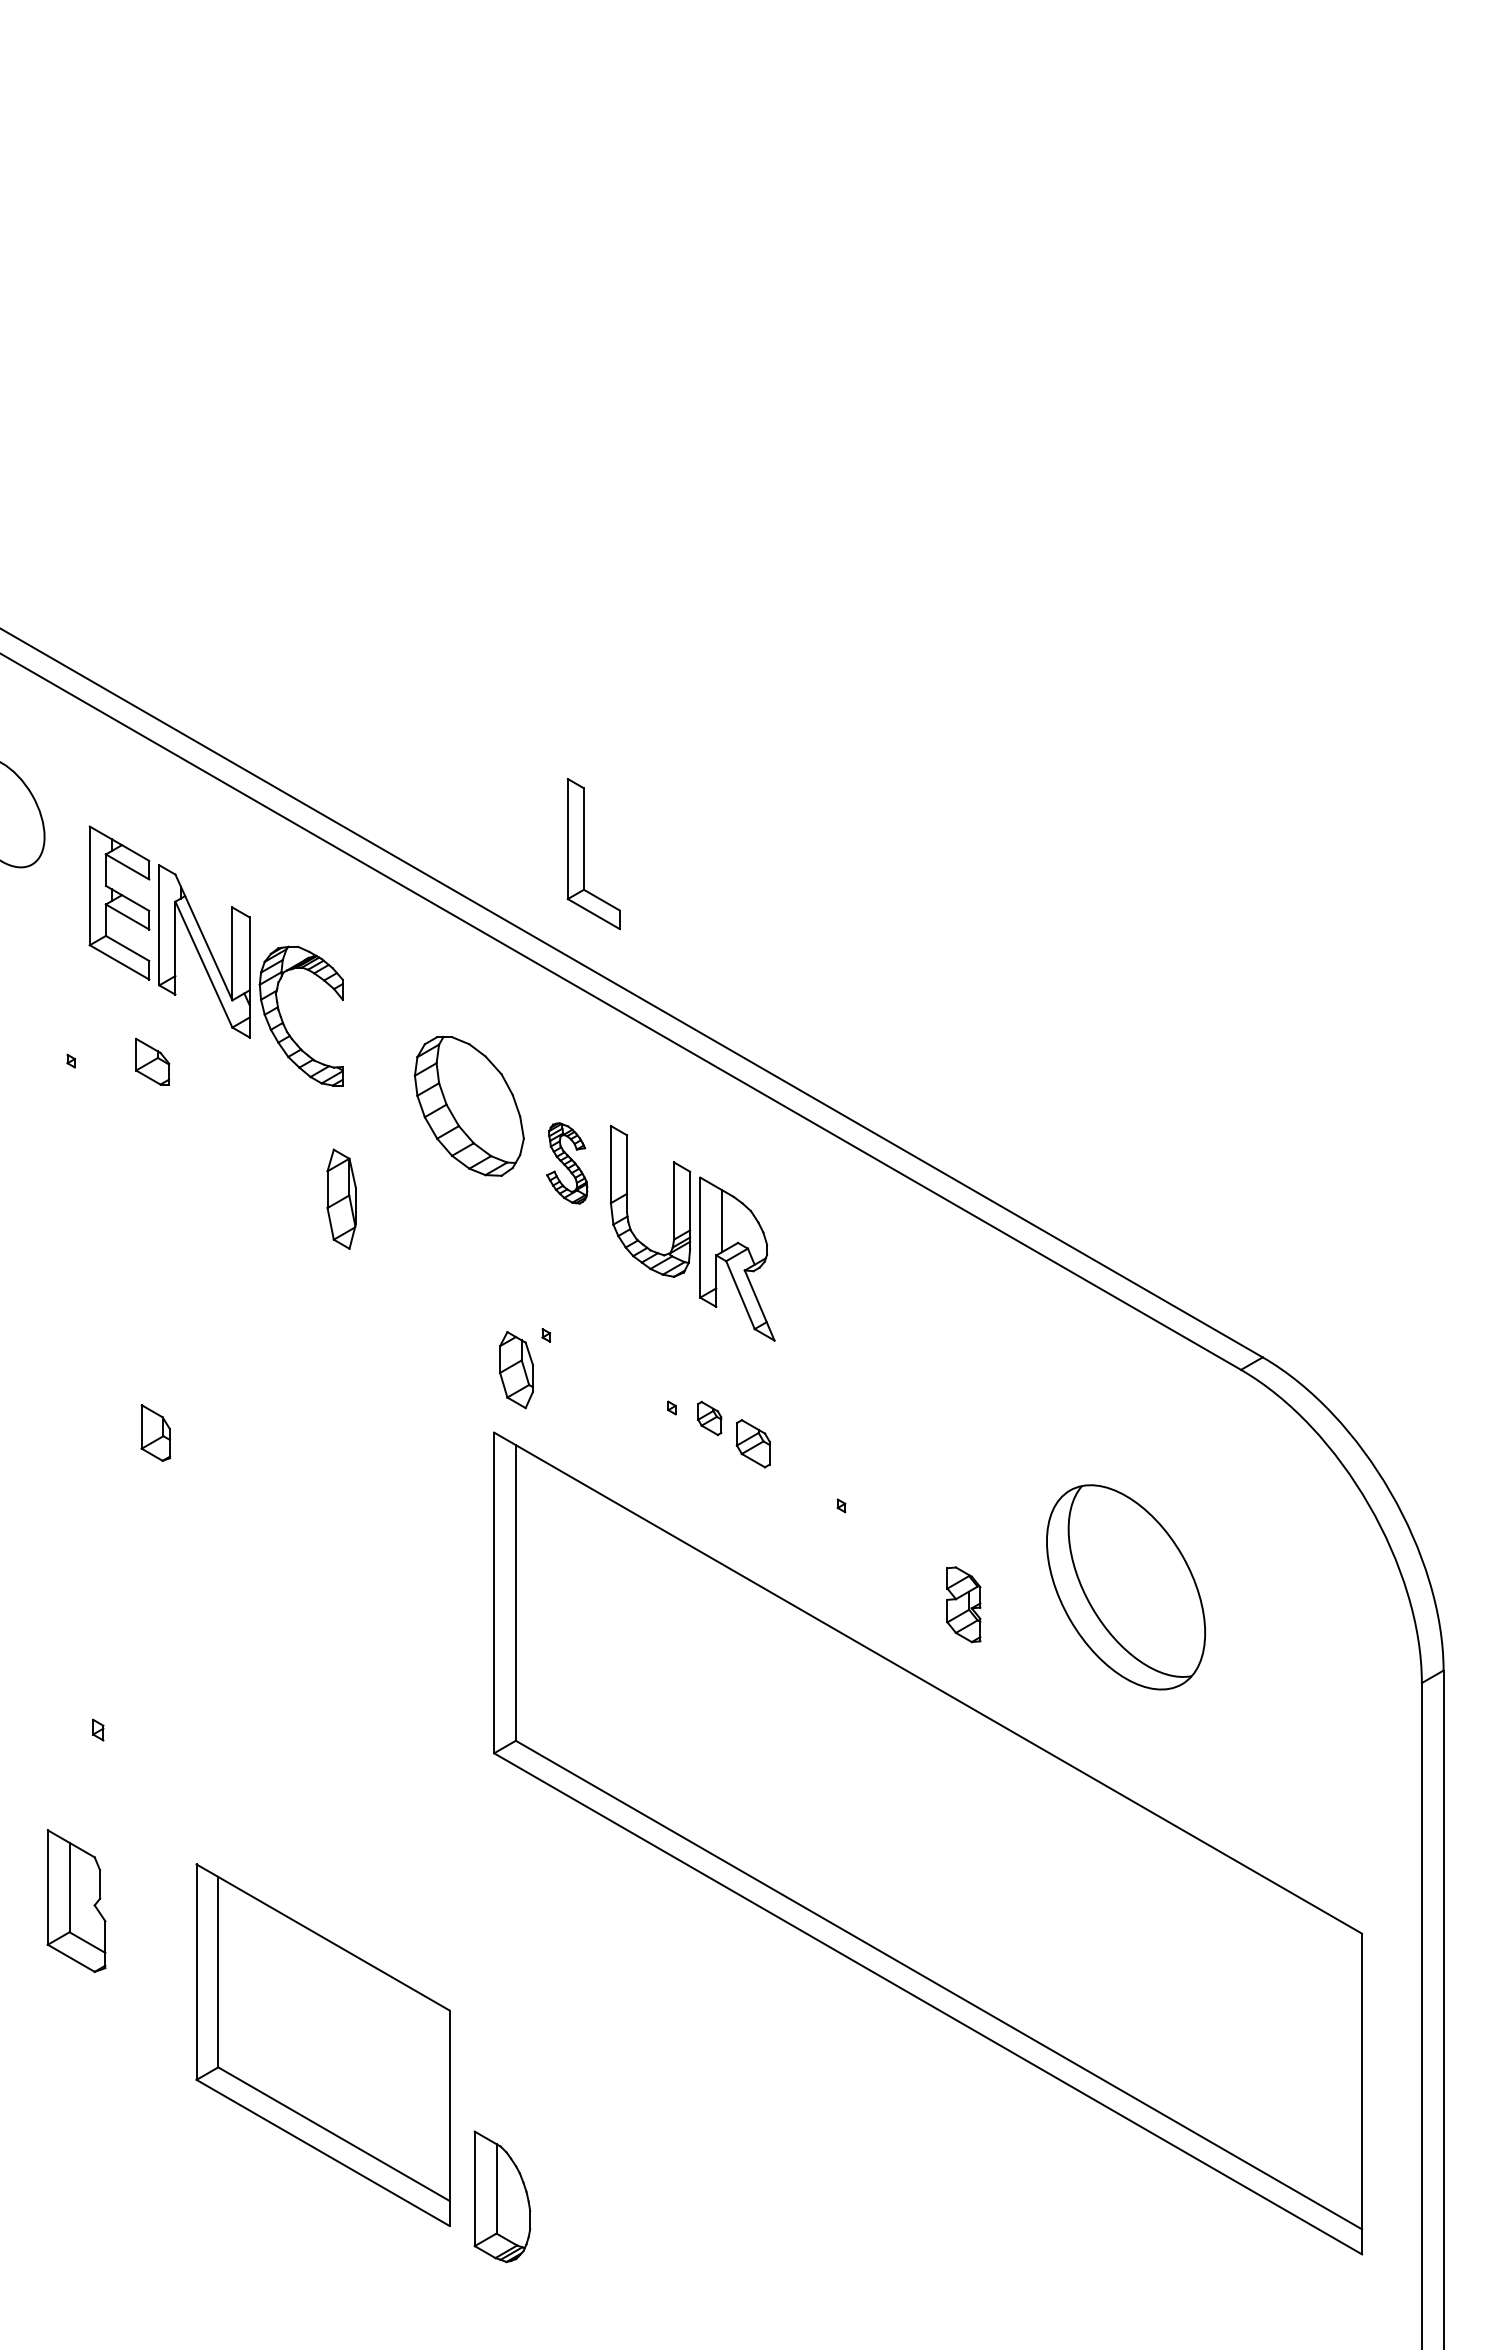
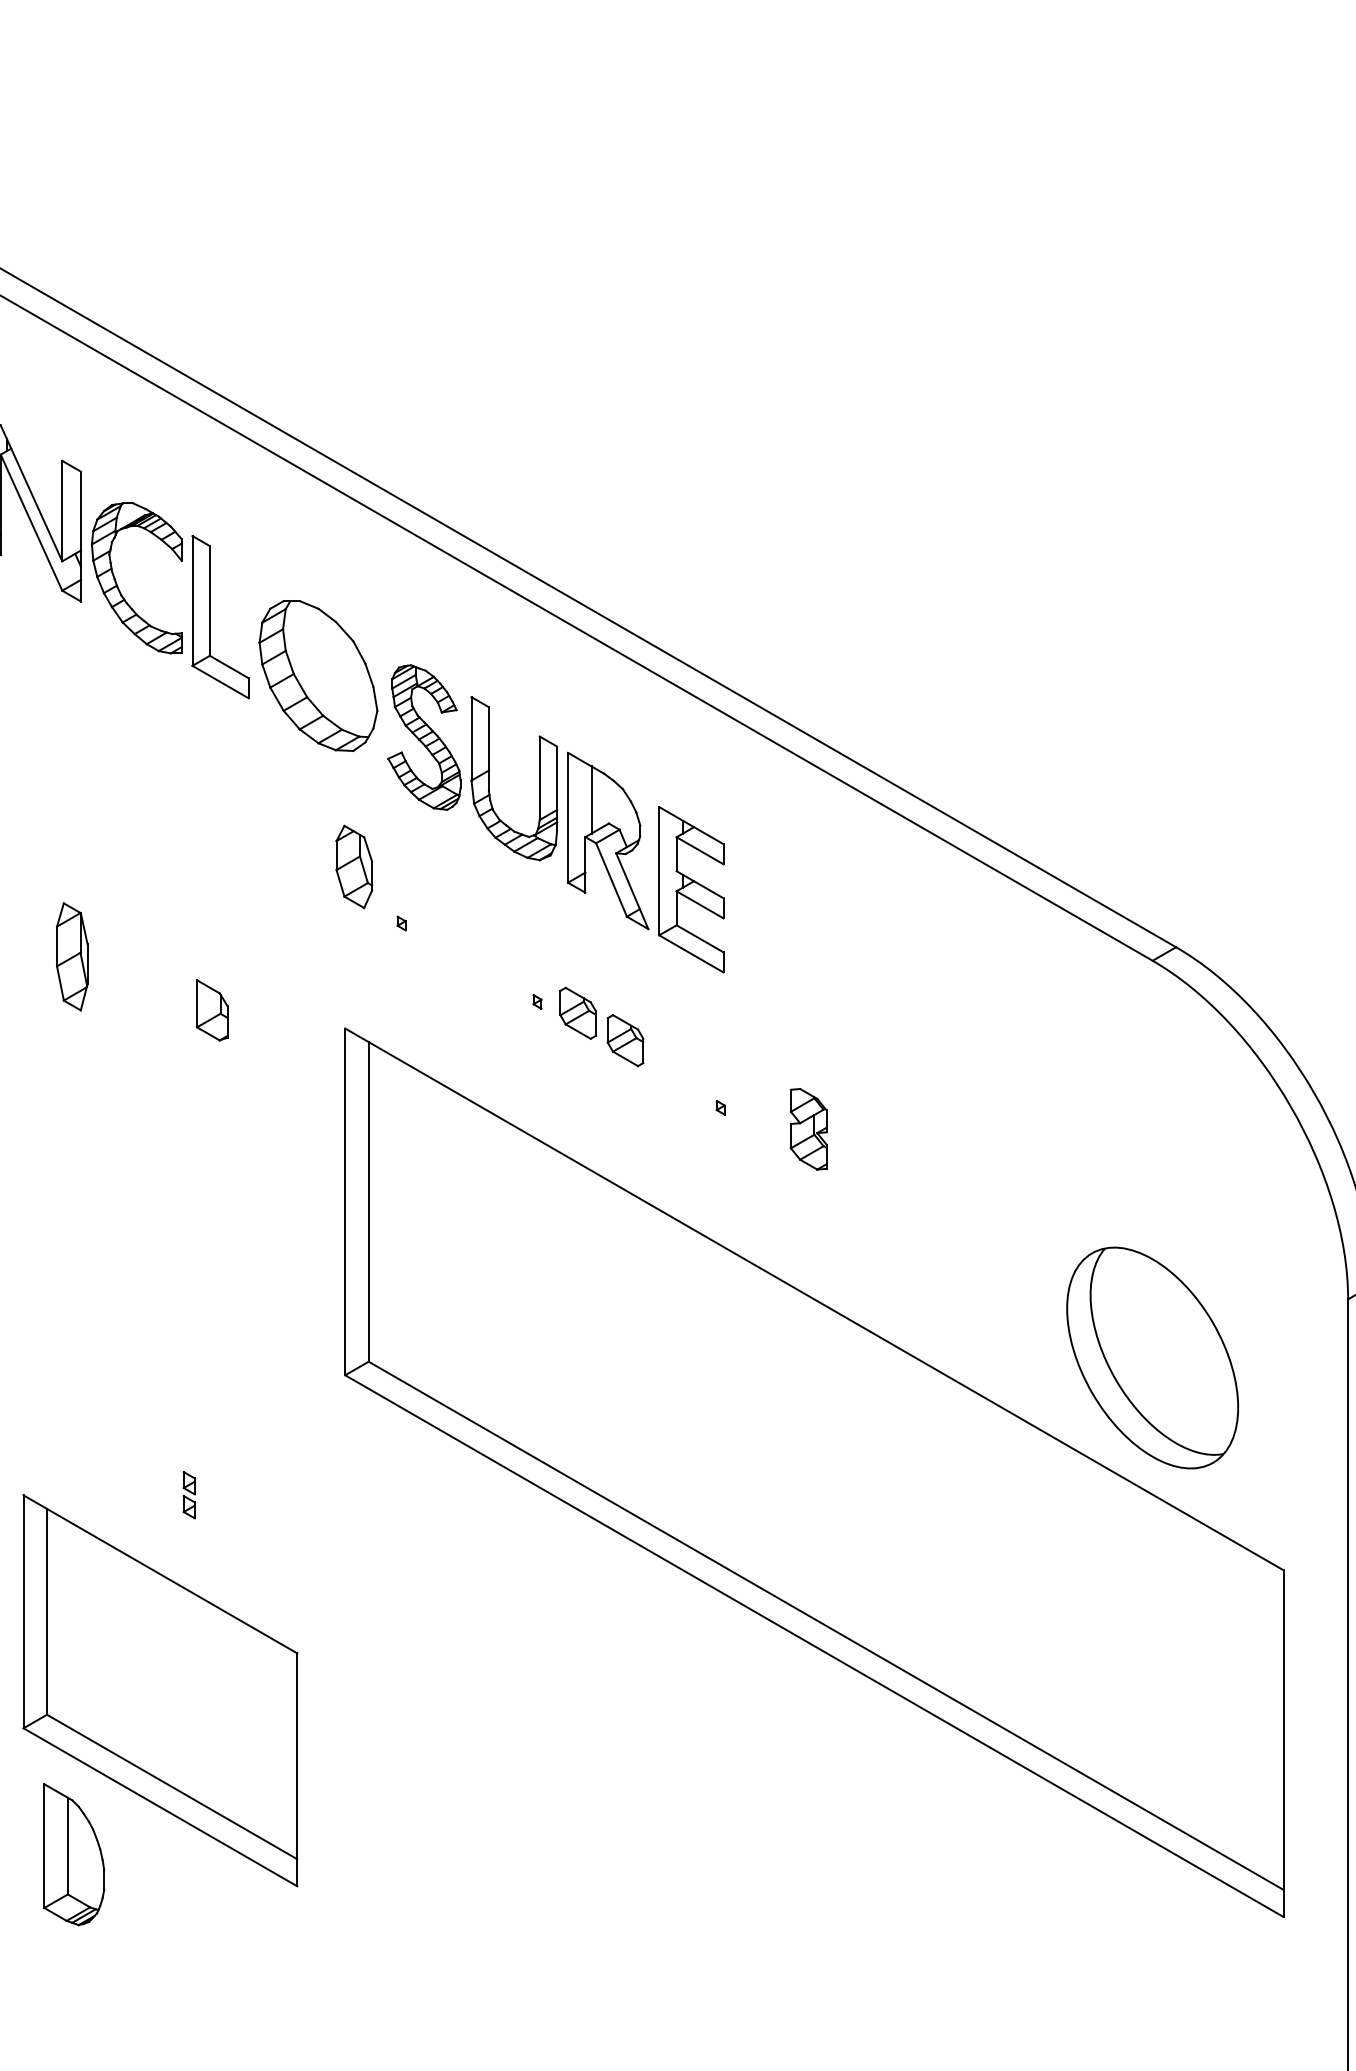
part: (584, 853) -> (210, 616), moved
part: (566, 1163) -> (423, 737), size x1.67
part: (341, 1198) -> (72, 956), moved
part: (814, 1303) -> (691, 889), added
part: (516, 1370) -> (354, 867), moved
part: (371, 1415) -> (212, 1010), added
part: (709, 1418) -> (578, 1013), size x1.43
part: (1125, 1587) -> (1152, 1358), moved
part: (963, 1604) -> (808, 1128), moved
part: (349, 1863) -> (188, 1494), added
part: (502, 2196) -> (74, 1854), moved

